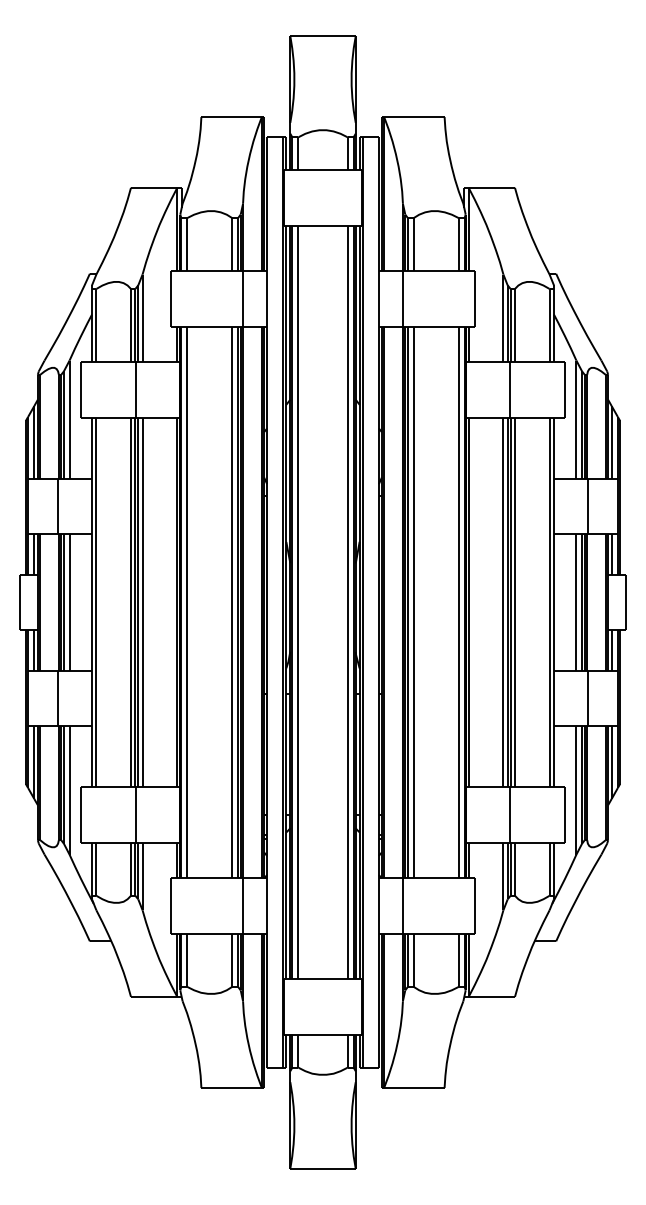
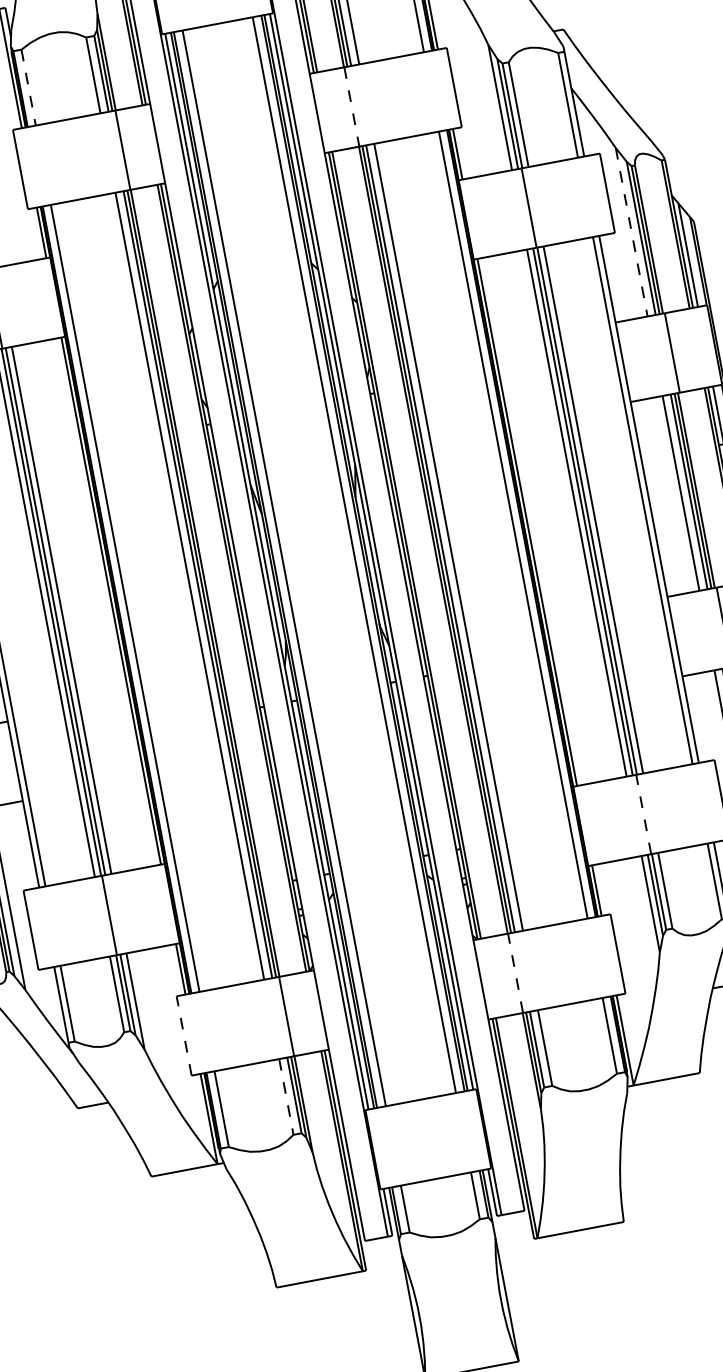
line: (187, 244) -> (29, 87), solid -> dashed
line: (403, 299) -> (352, 107), solid -> dashed
line: (576, 420) -> (632, 233), solid -> dashed
line: (510, 814) -> (644, 813), solid -> dashed
line: (171, 905) -> (184, 1035), solid -> dashed
line: (403, 905) -> (515, 972), solid -> dashed
line: (232, 960) -> (286, 1097), solid -> dashed

